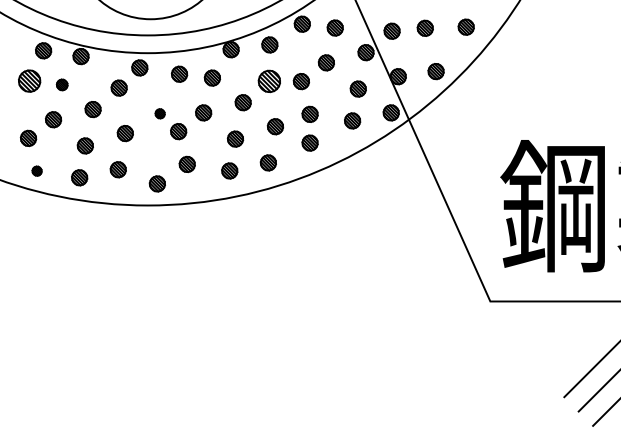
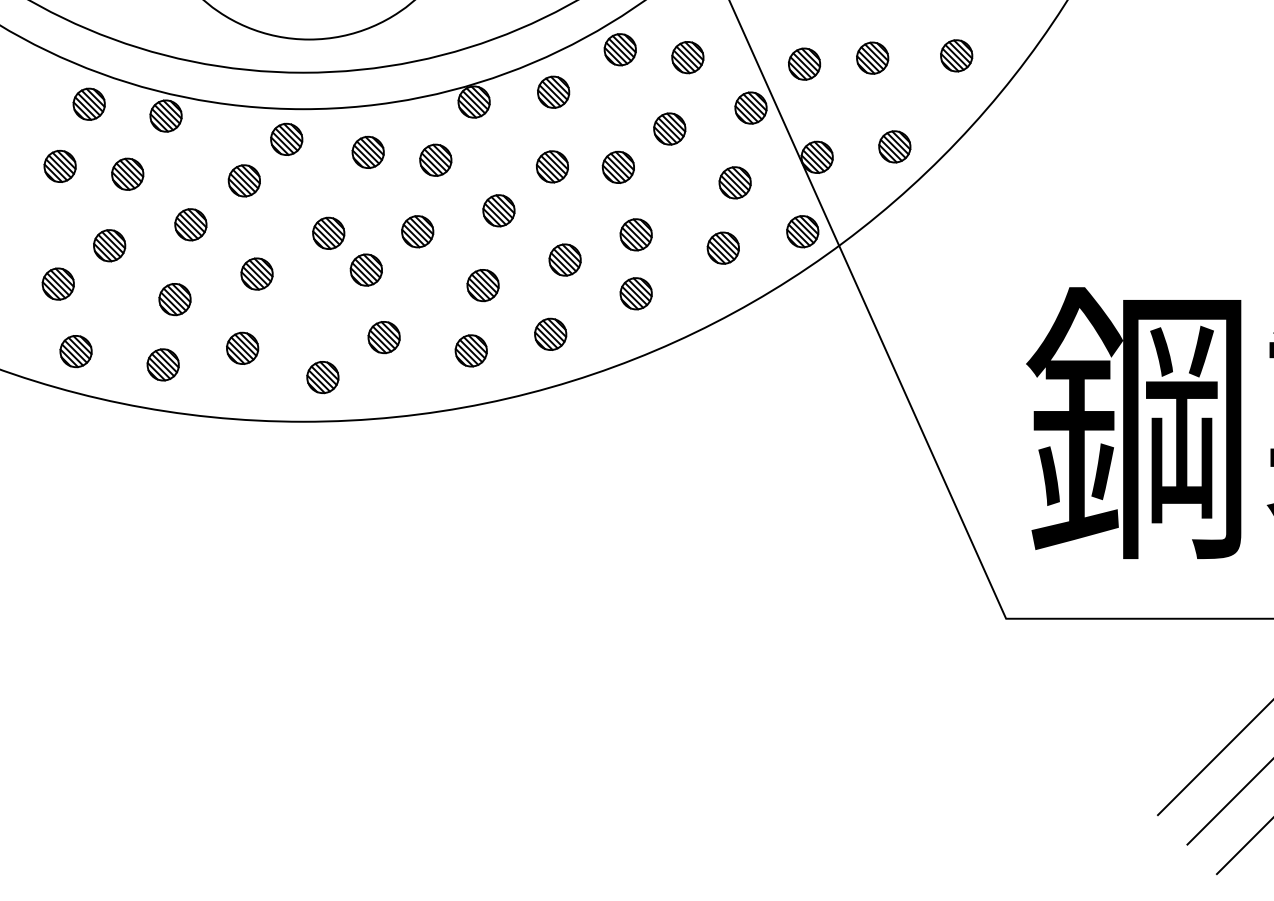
part: (28, 80) -> (58, 165), size x0.71
part: (268, 80) -> (550, 165), size x0.71
part: (61, 84) -> (125, 173), size x1.43
part: (159, 113) -> (327, 232), size x1.67
part: (36, 170) -> (74, 349), size x1.67

